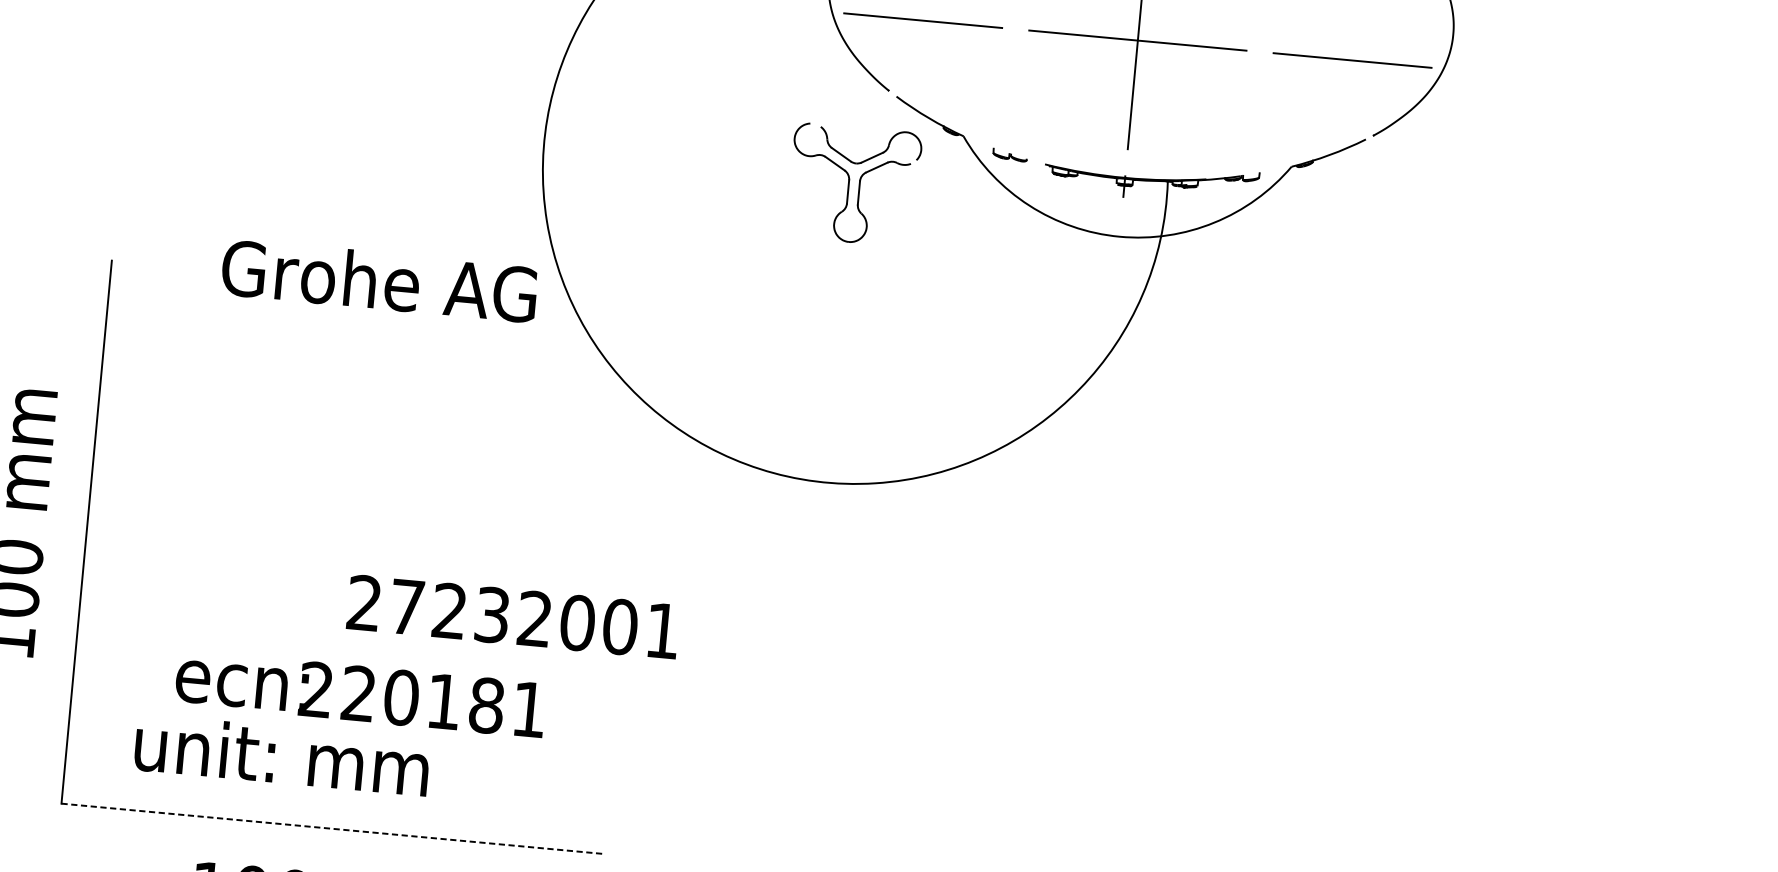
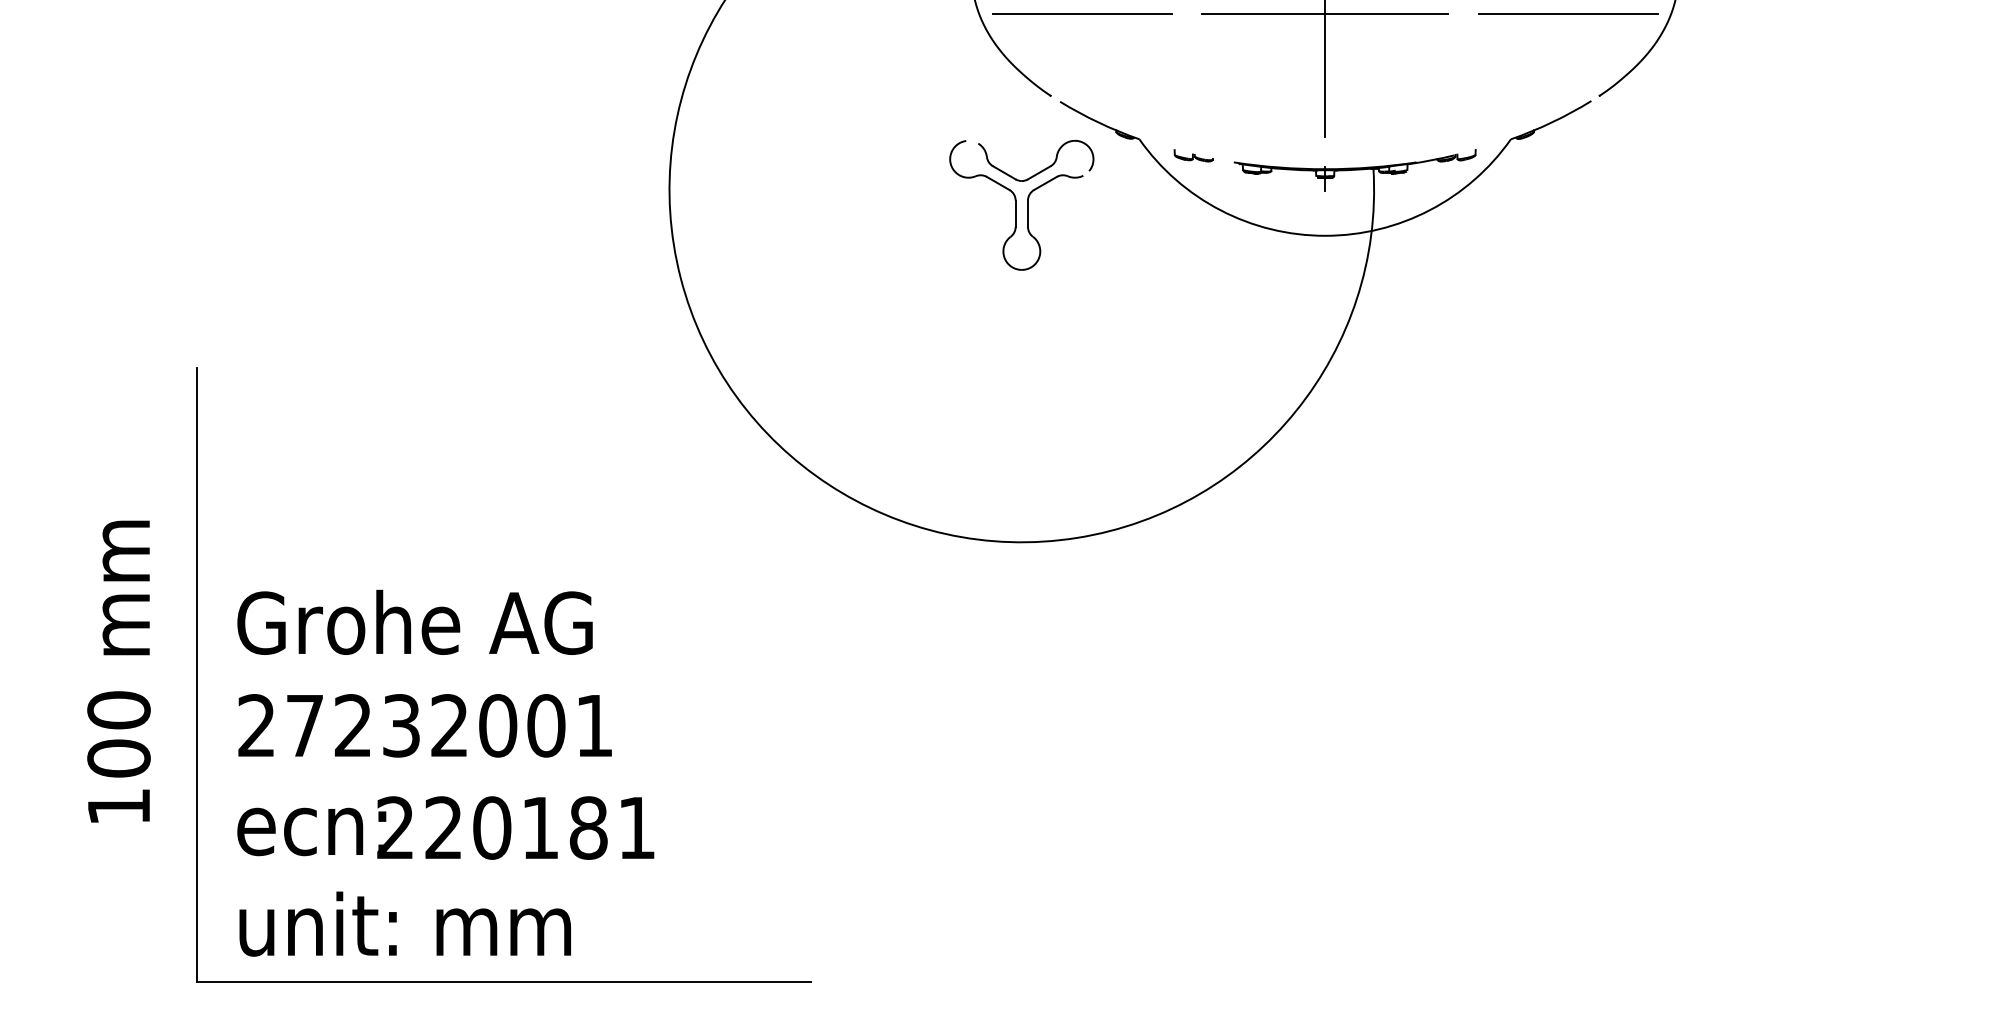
text: (379, 280) -> (414, 621), moved
text: (512, 616) -> (424, 725), moved
text: (360, 693) -> (445, 827), moved
text: (281, 754) -> (404, 923), moved
line: (333, 829) -> (504, 982), dashed -> solid

